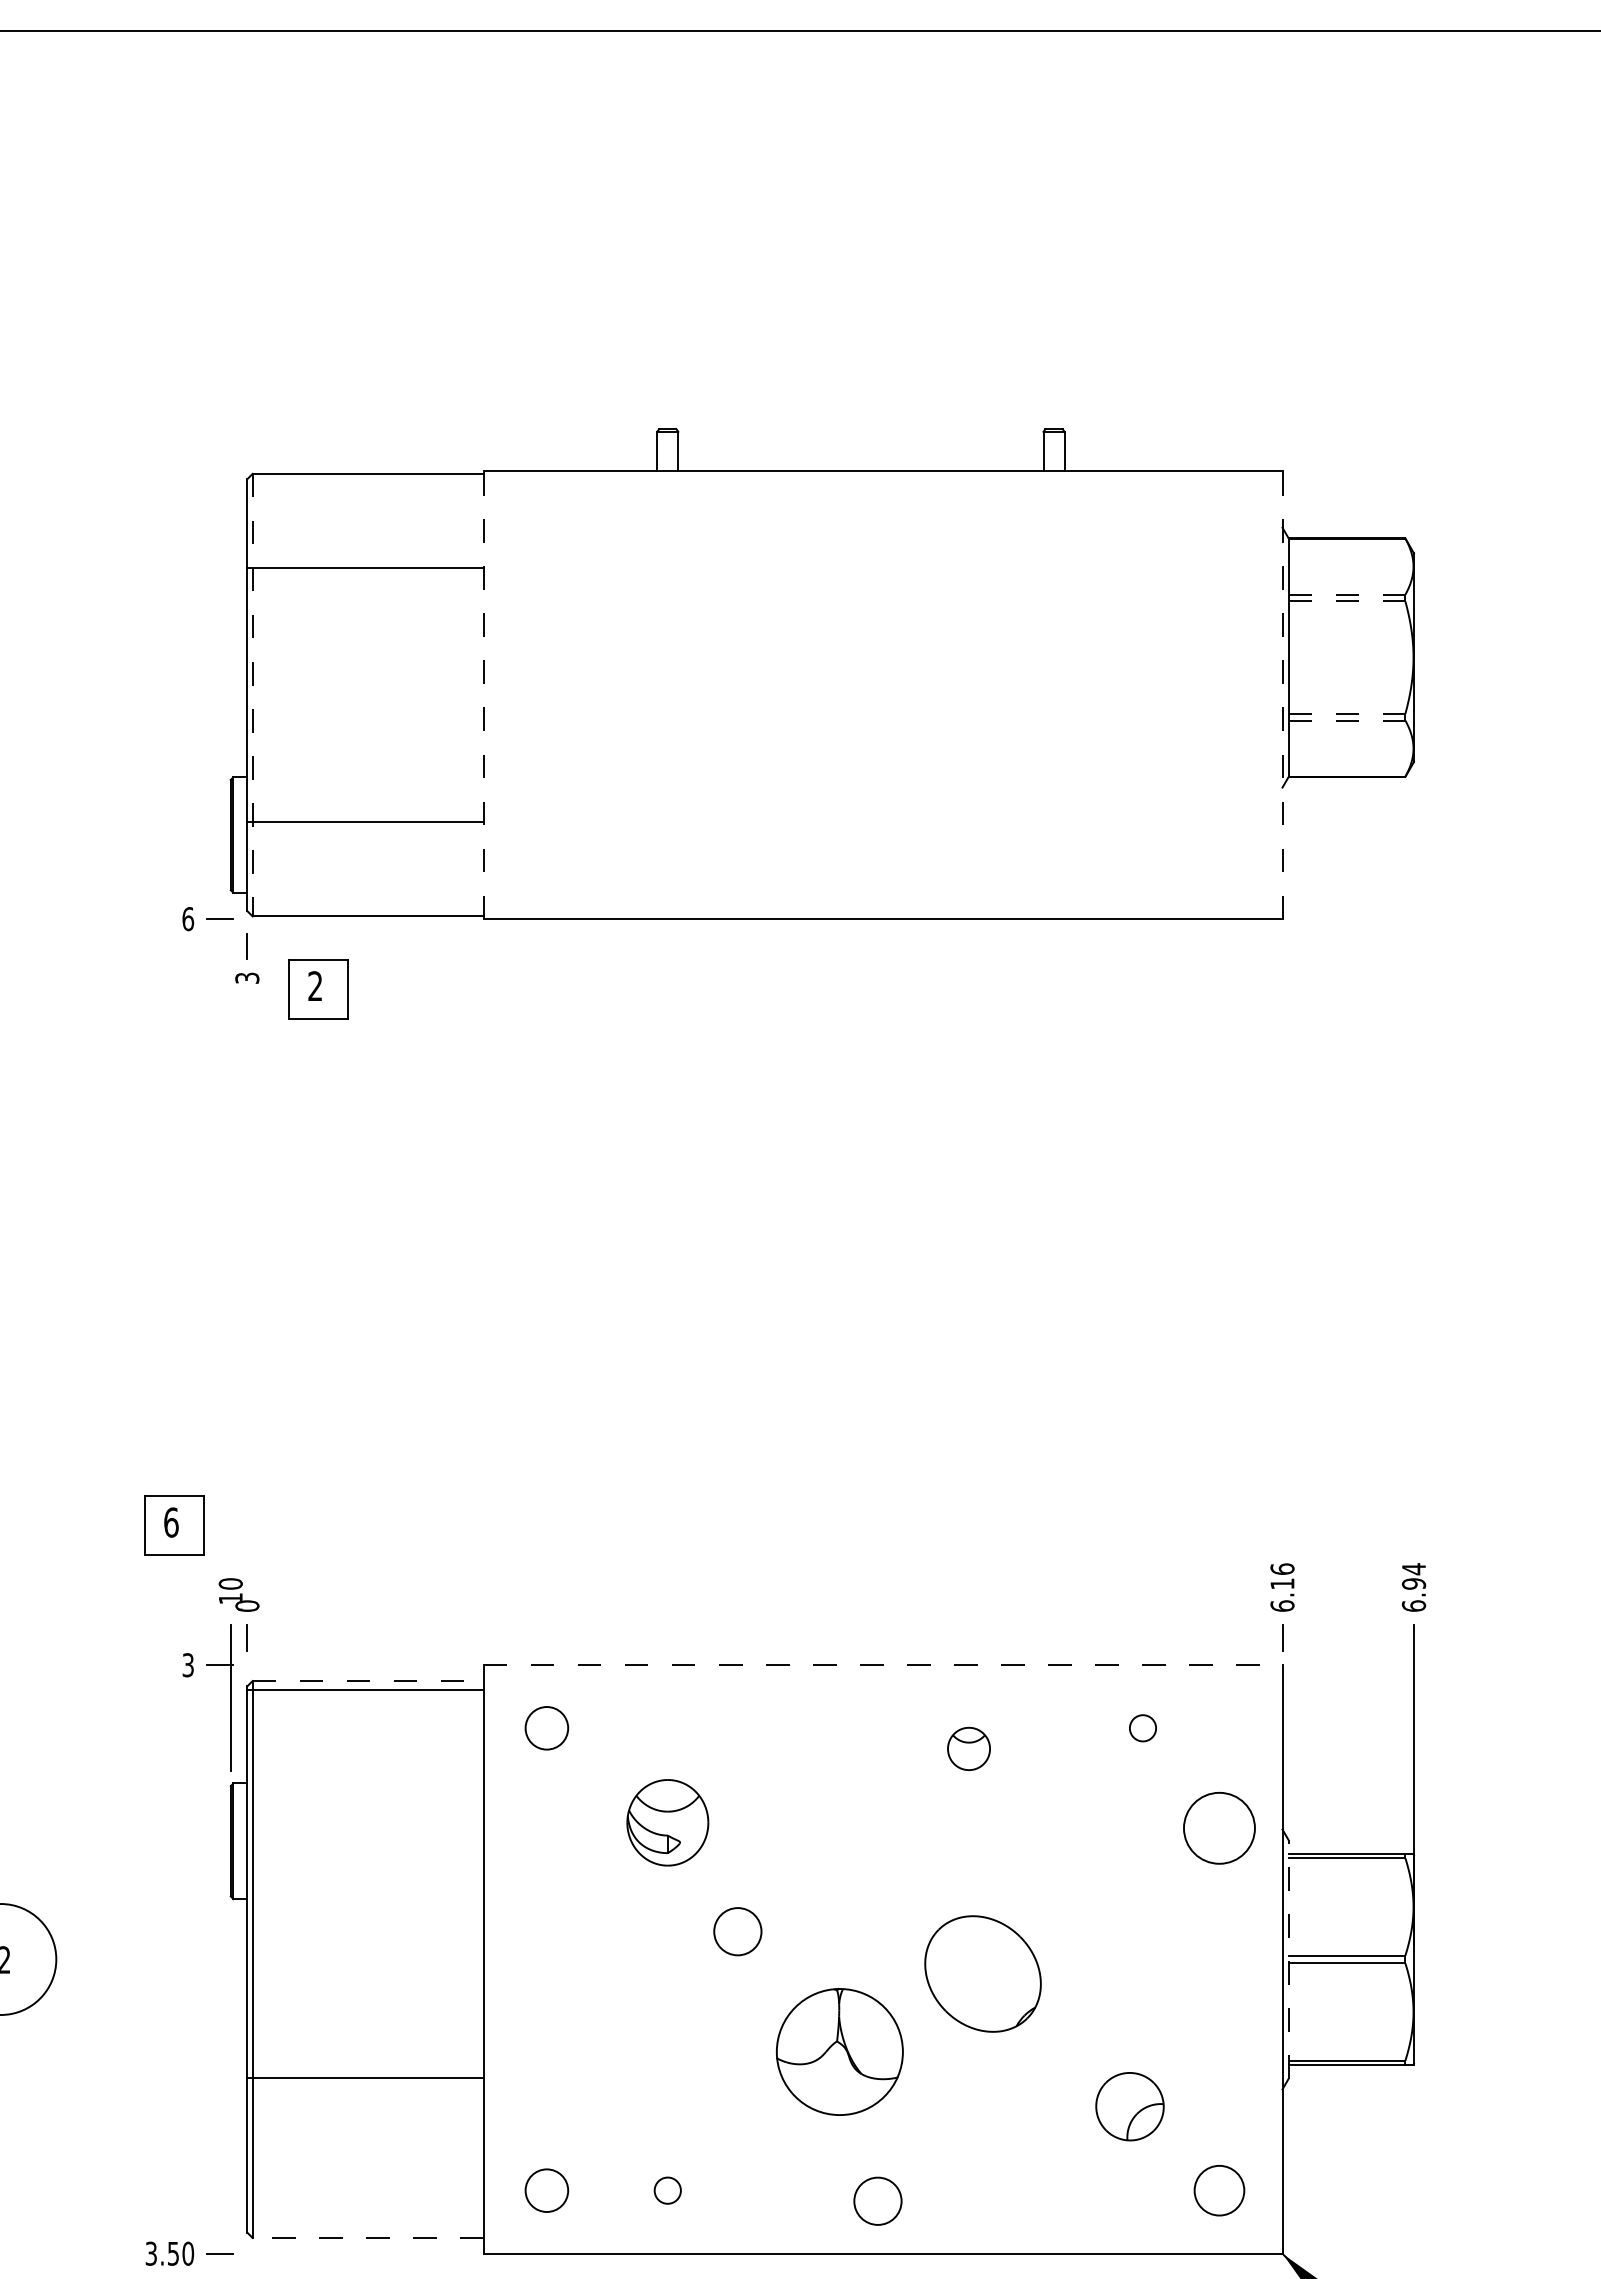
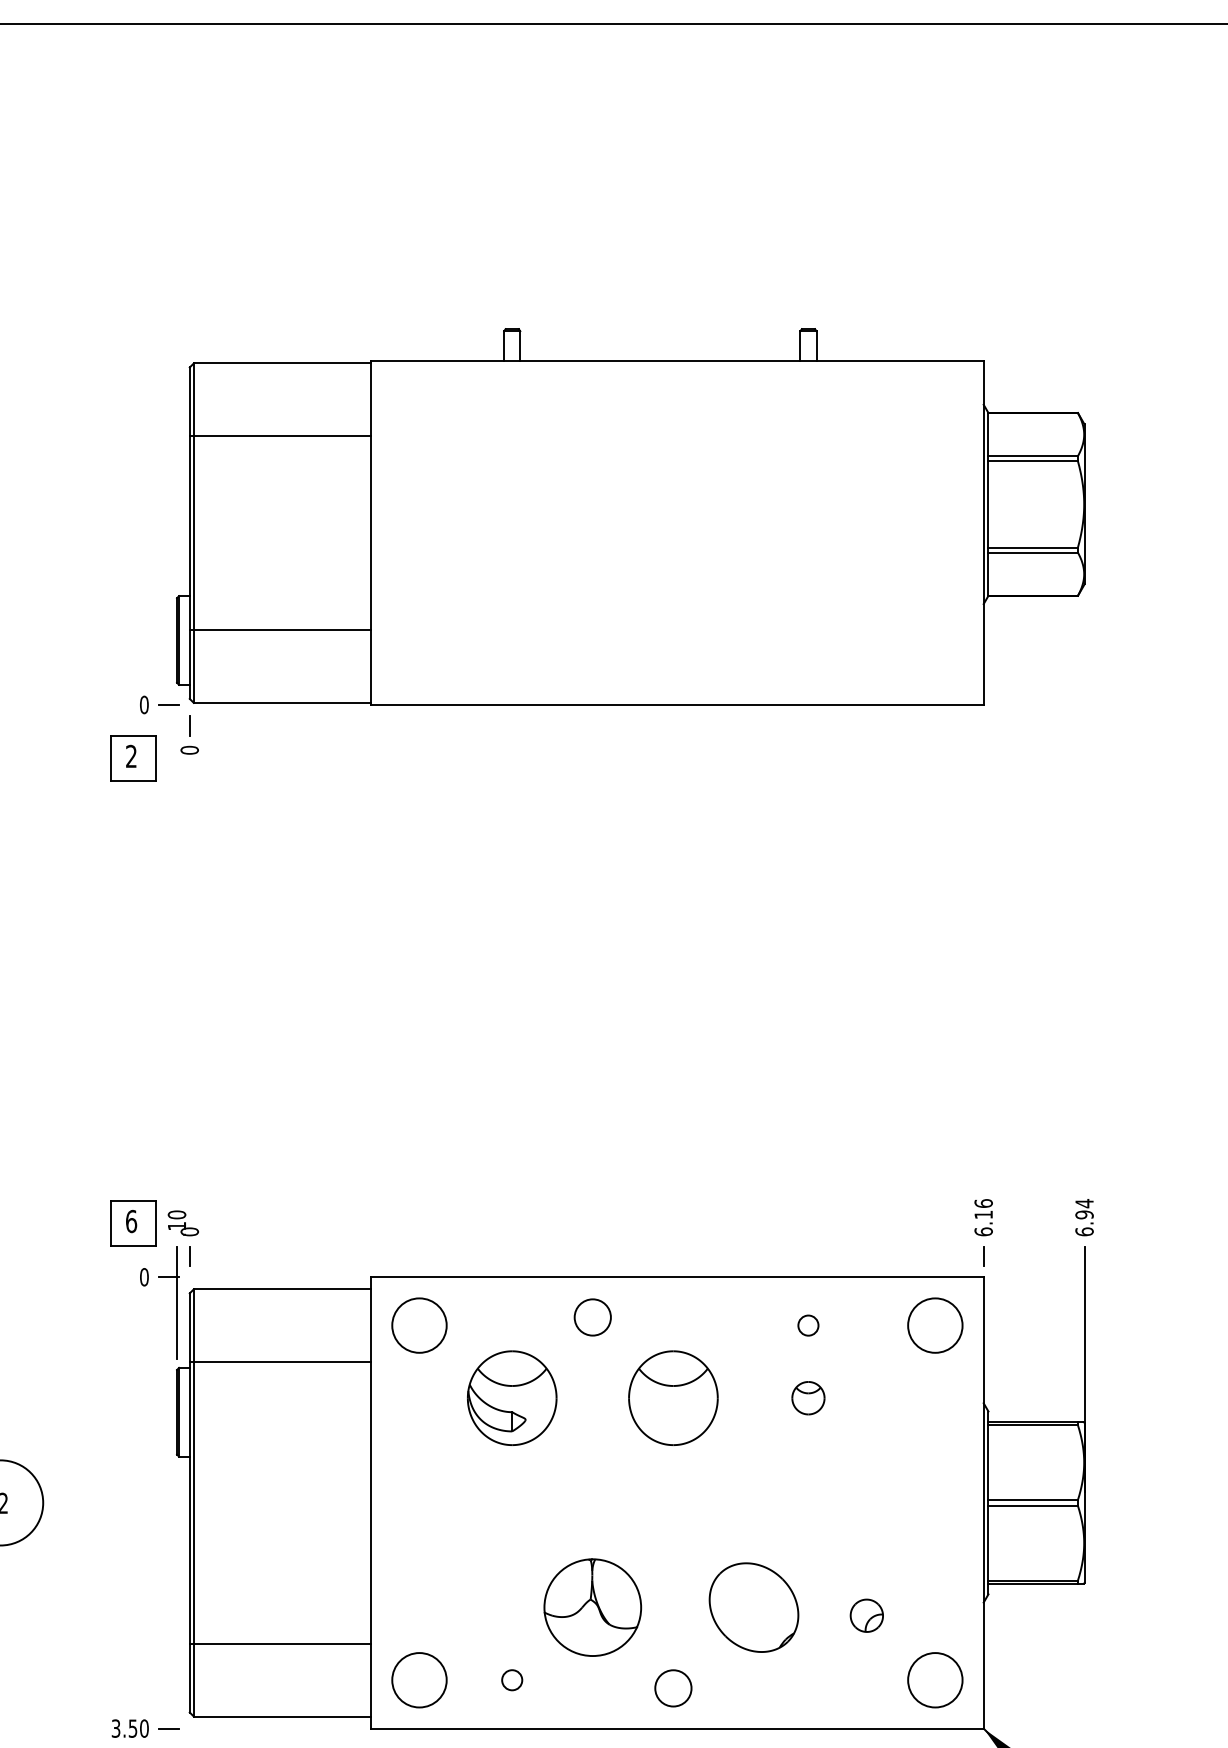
line: (1347, 594) -> (1033, 455), dashed -> solid
line: (1347, 601) -> (1033, 461), dashed -> solid
line: (252, 695) -> (193, 533), dashed -> solid
line: (483, 695) -> (370, 533), dashed -> solid
line: (1282, 695) -> (983, 533), dashed -> solid
line: (1347, 713) -> (1033, 547), dashed -> solid
line: (1347, 720) -> (1033, 552), dashed -> solid
text: (188, 919) -> (144, 705), 6 -> 0
text: (247, 977) -> (189, 749), 3 -> 0
part: (318, 989) -> (133, 758), moved
part: (174, 1525) -> (133, 1223), moved
text: (188, 1665) -> (144, 1277), 3 -> 0
line: (883, 1665) -> (677, 1277), dashed -> solid
line: (368, 1681) -> (282, 1289), dashed -> solid
line: (365, 1689) -> (280, 1361), moved
circle: (546, 1727) -> (419, 1324), size x1.67
circle: (1142, 1728) -> (808, 1325), moved
part: (968, 1748) -> (808, 1397), moved
part: (667, 1822) -> (511, 1397), size x1.43
part: (877, 1822) -> (673, 1397), added
circle: (1219, 1827) -> (935, 1324), moved
circle: (737, 1931) -> (592, 1317), moved
line: (1288, 1959) -> (988, 1502), dashed -> solid
part: (982, 1973) -> (753, 1607), moved
part: (839, 2051) -> (592, 1607), moved
line: (365, 2078) -> (280, 1644), moved
part: (1130, 2106) -> (867, 1615), size x0.62
circle: (546, 2190) -> (419, 1680), size x1.67
circle: (1218, 2190) -> (934, 1680), size x1.43
line: (368, 2237) -> (282, 1716), dashed -> solid

